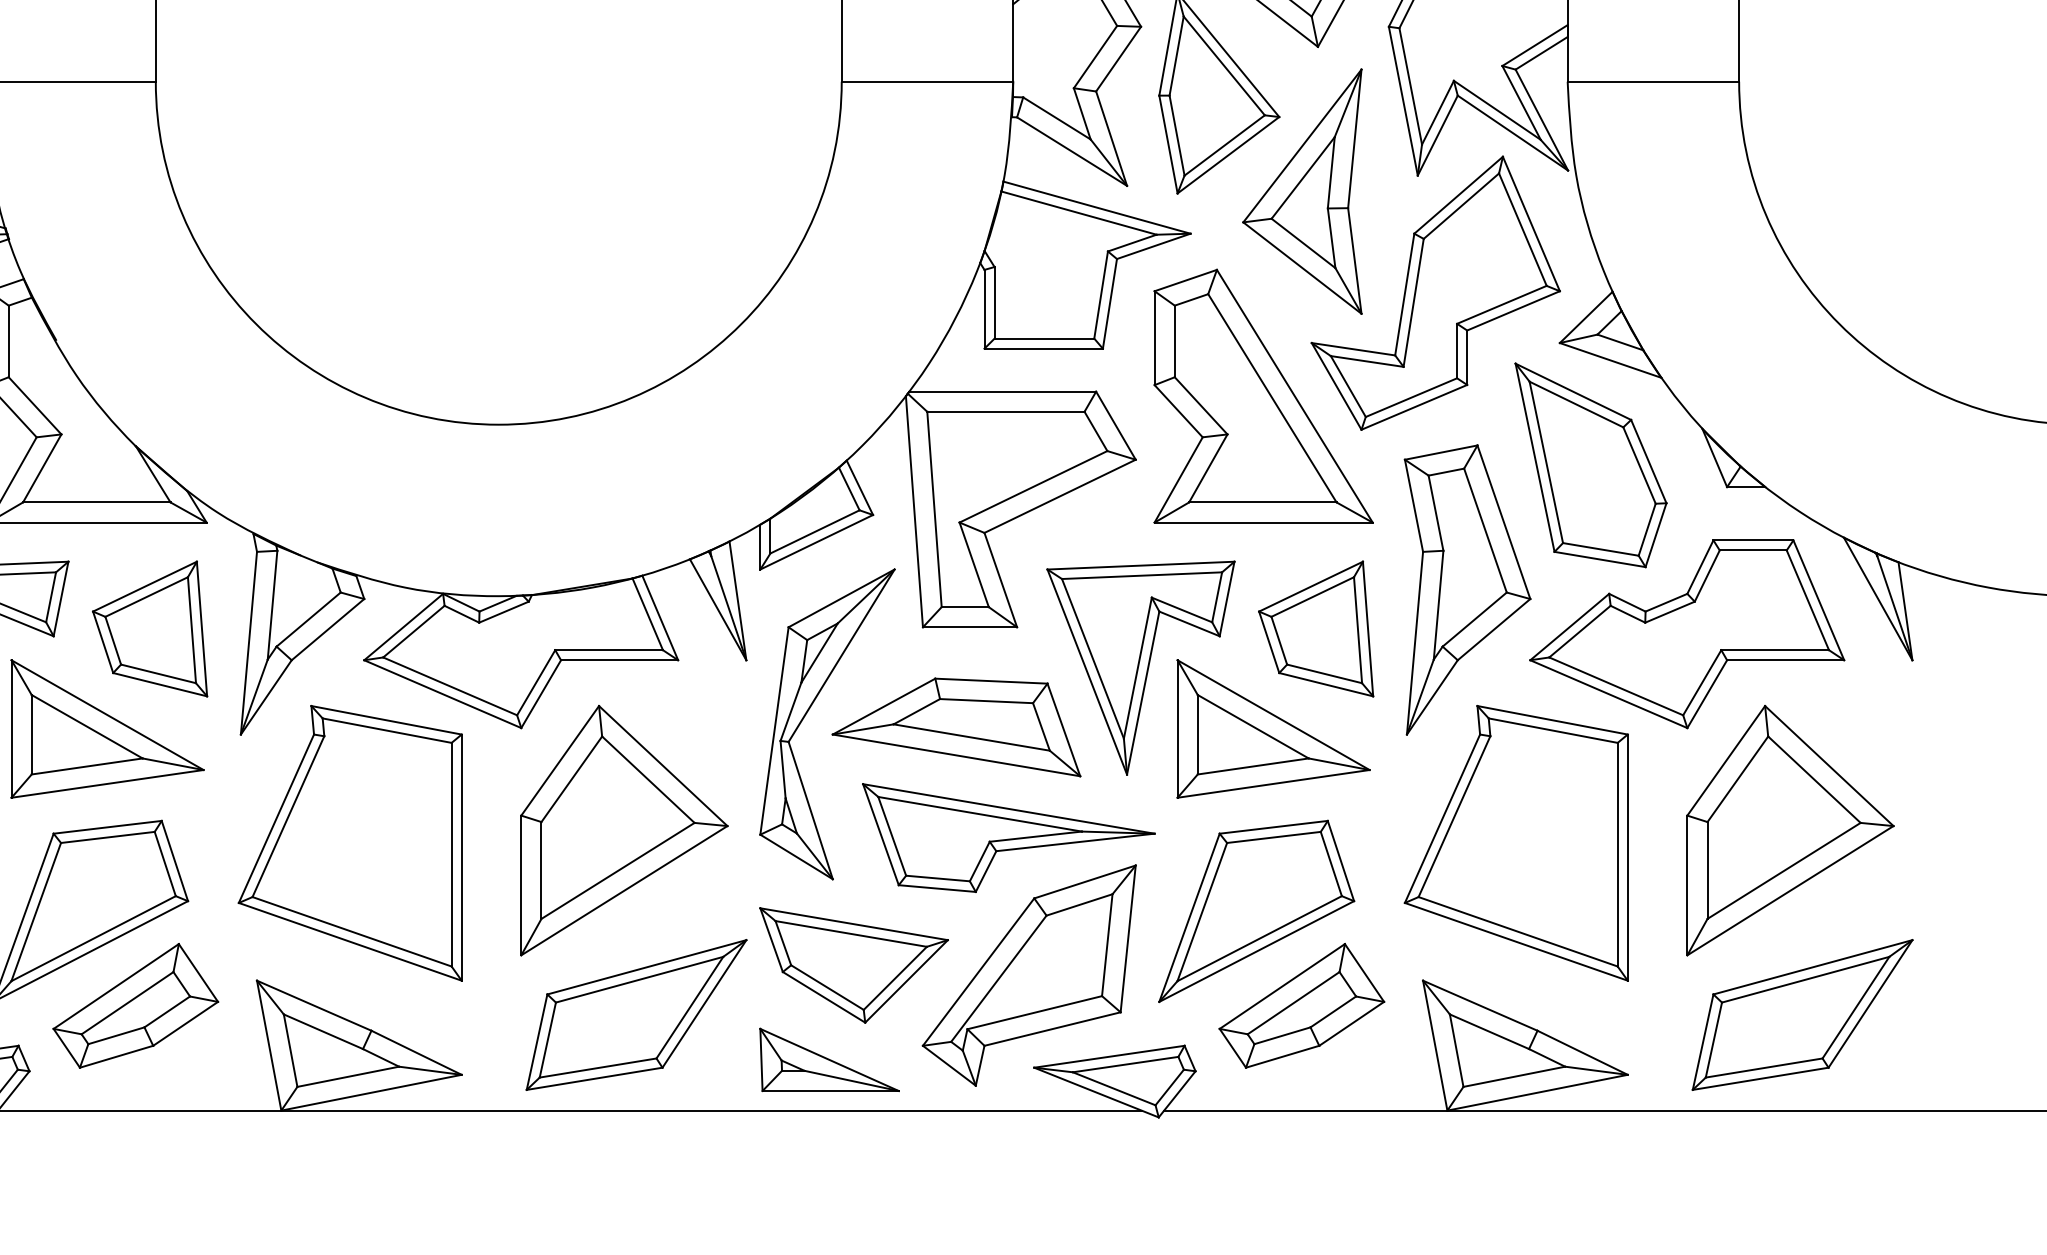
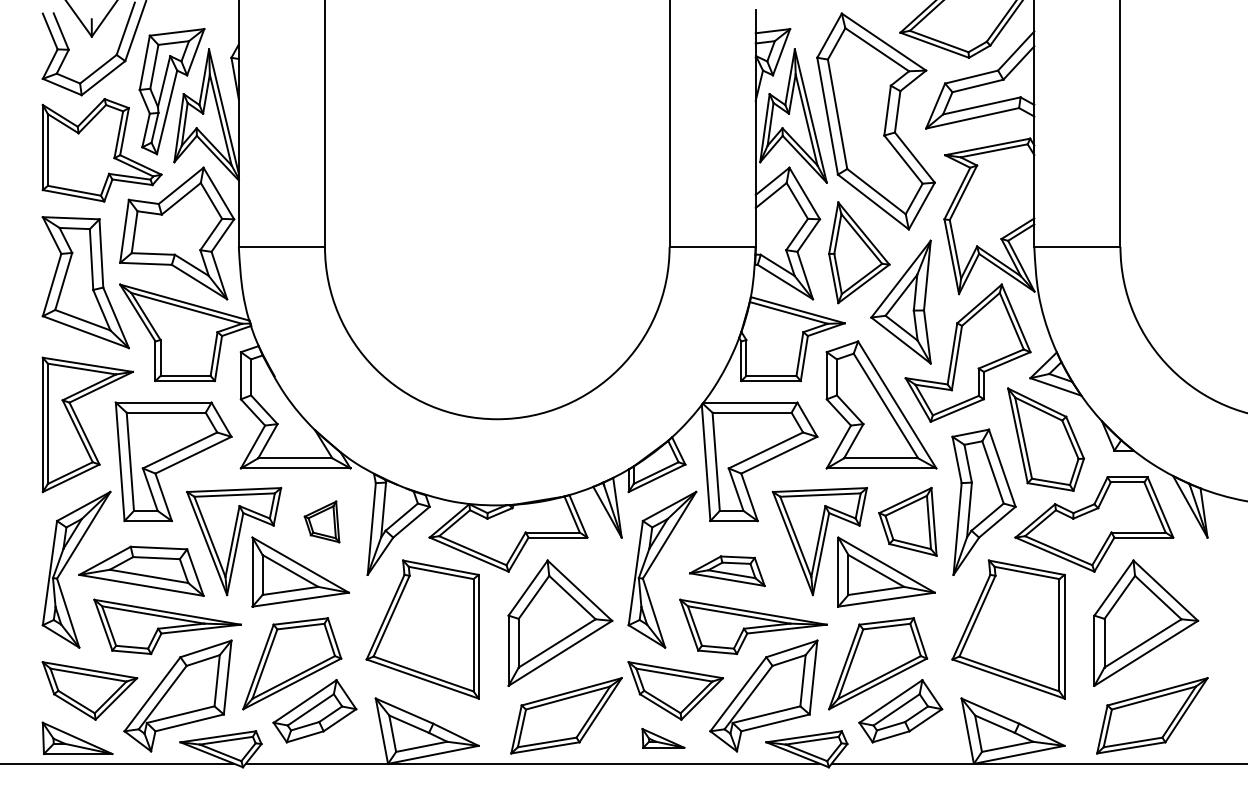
part: (148, 628) -> (321, 521), size x0.6
part: (956, 725) -> (727, 570), size x0.6
part: (829, 1060) -> (663, 738), size x0.6

